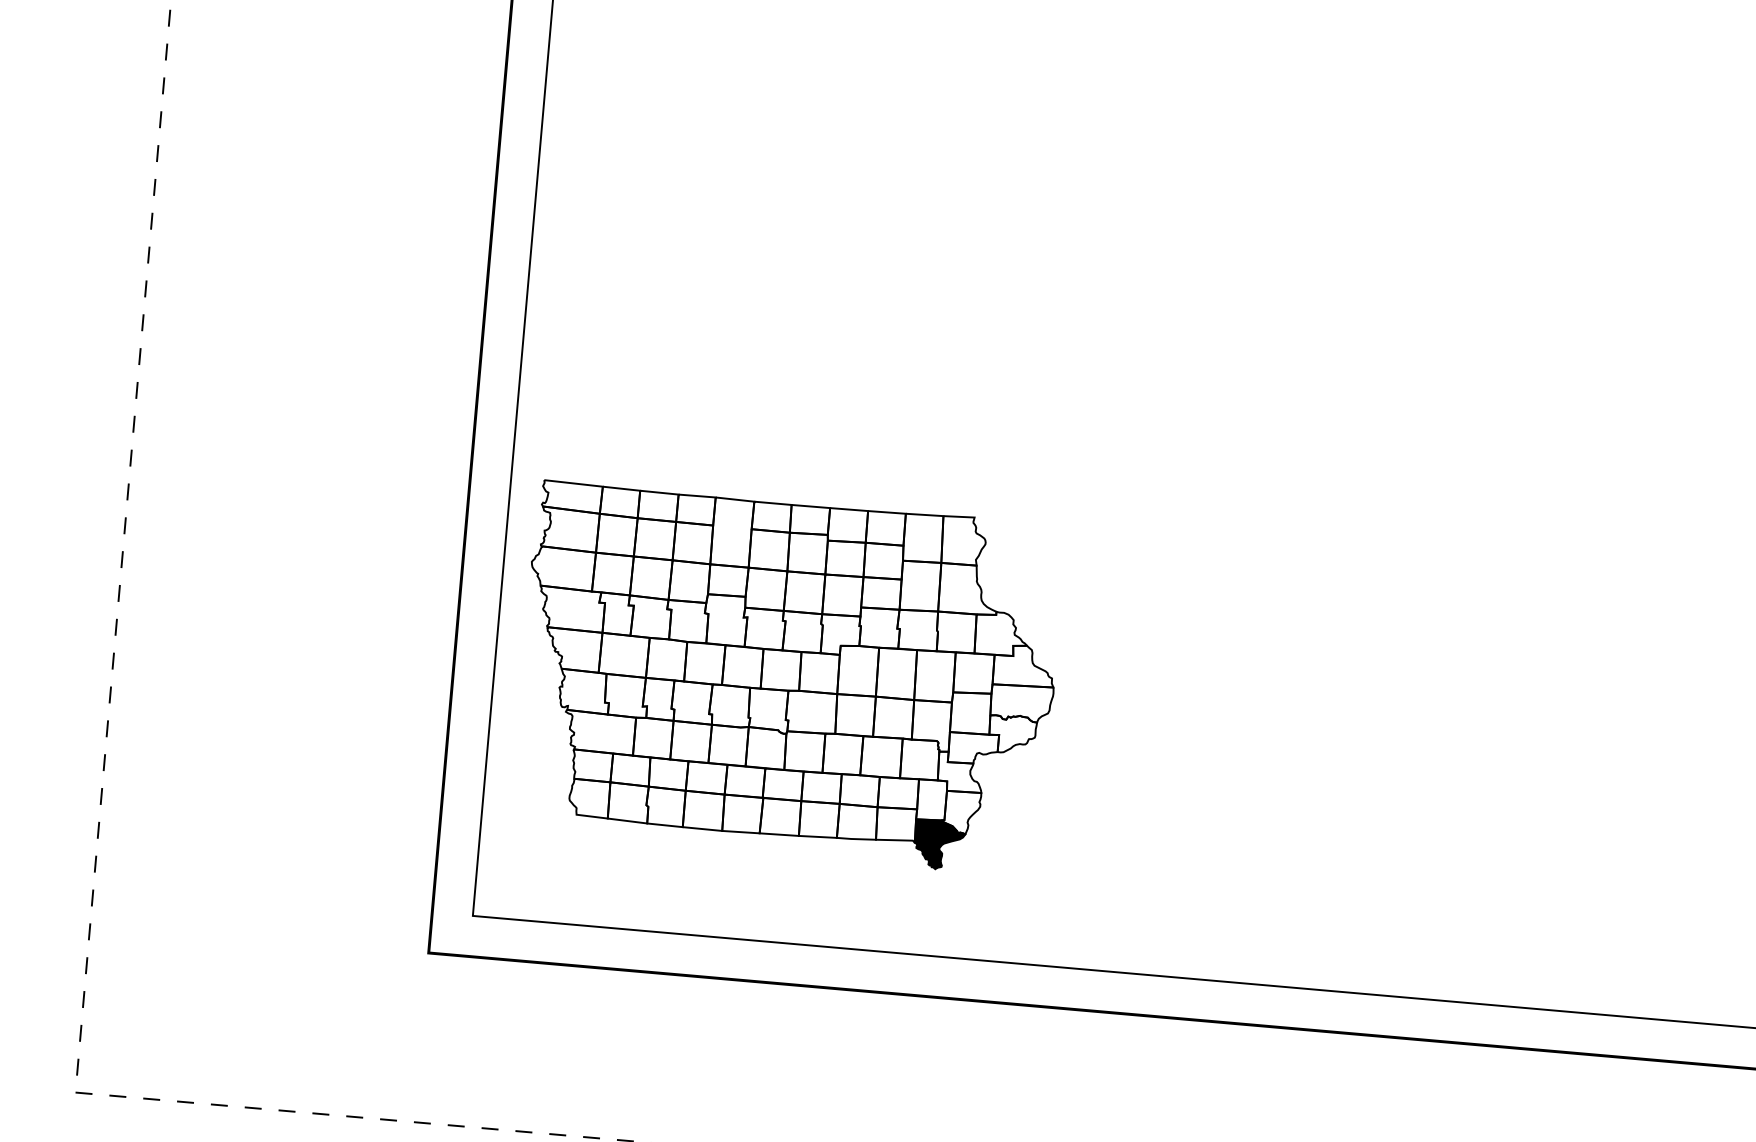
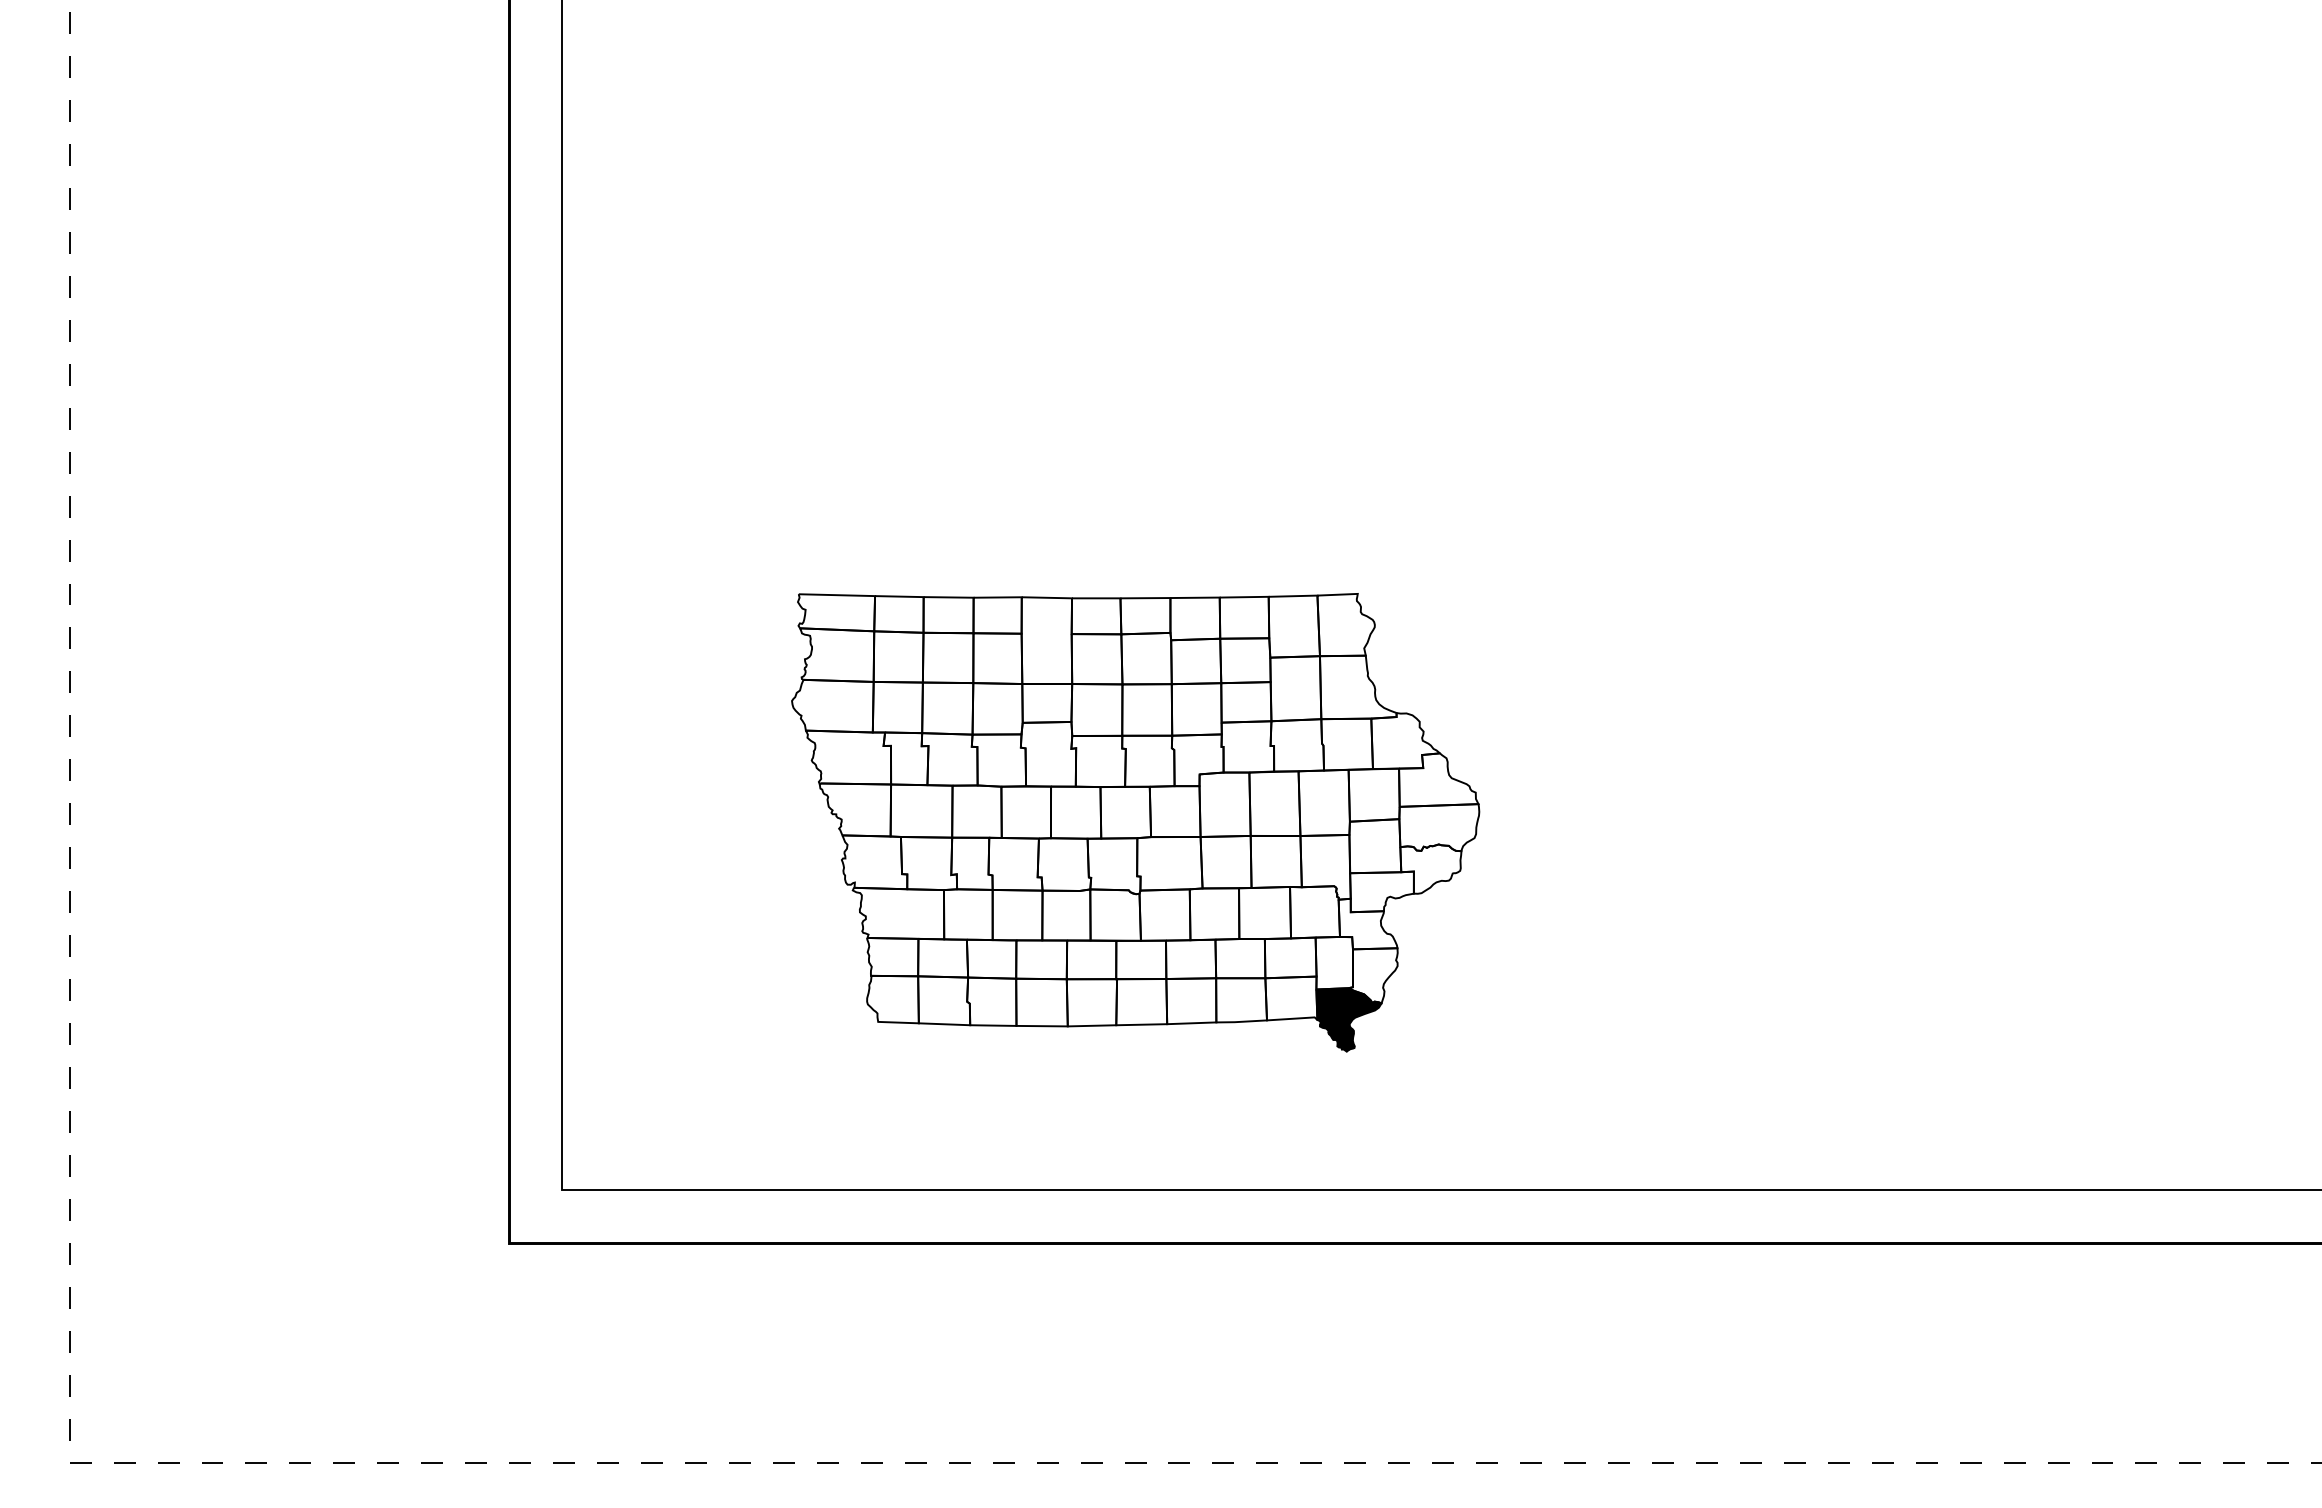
part: (788, 678) -> (1135, 822), moved

